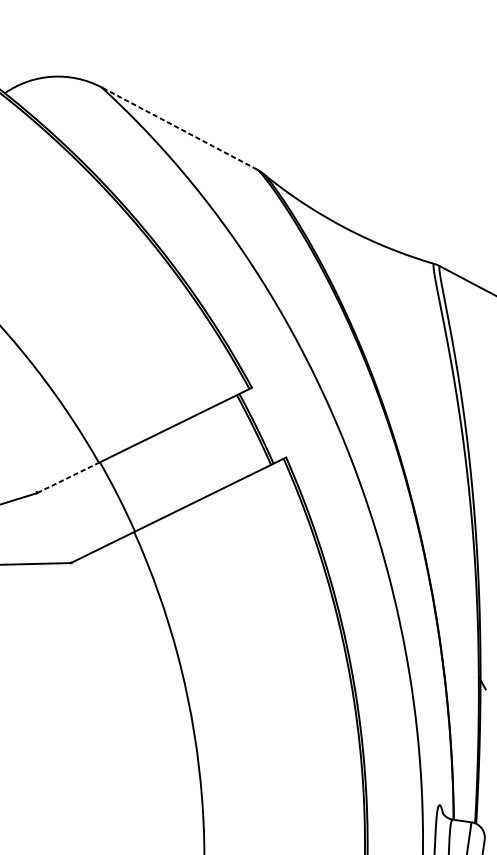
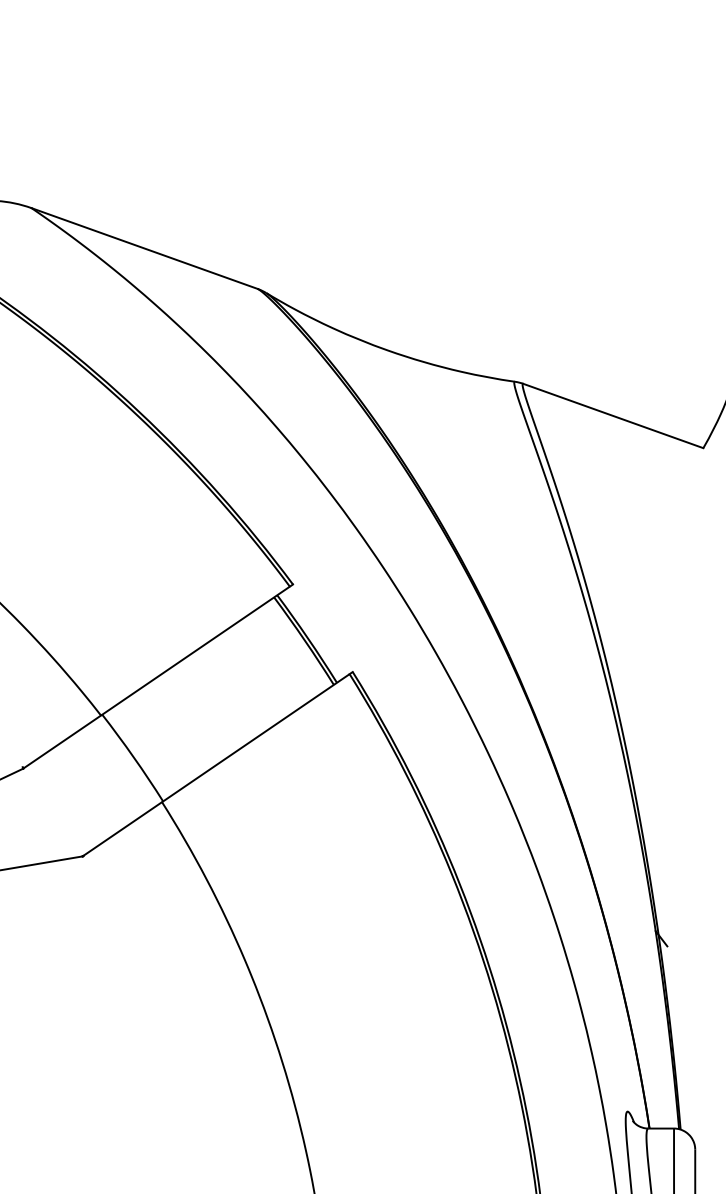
line: (179, 128) -> (144, 248), dashed -> solid
line: (68, 477) -> (62, 741), dashed -> solid

